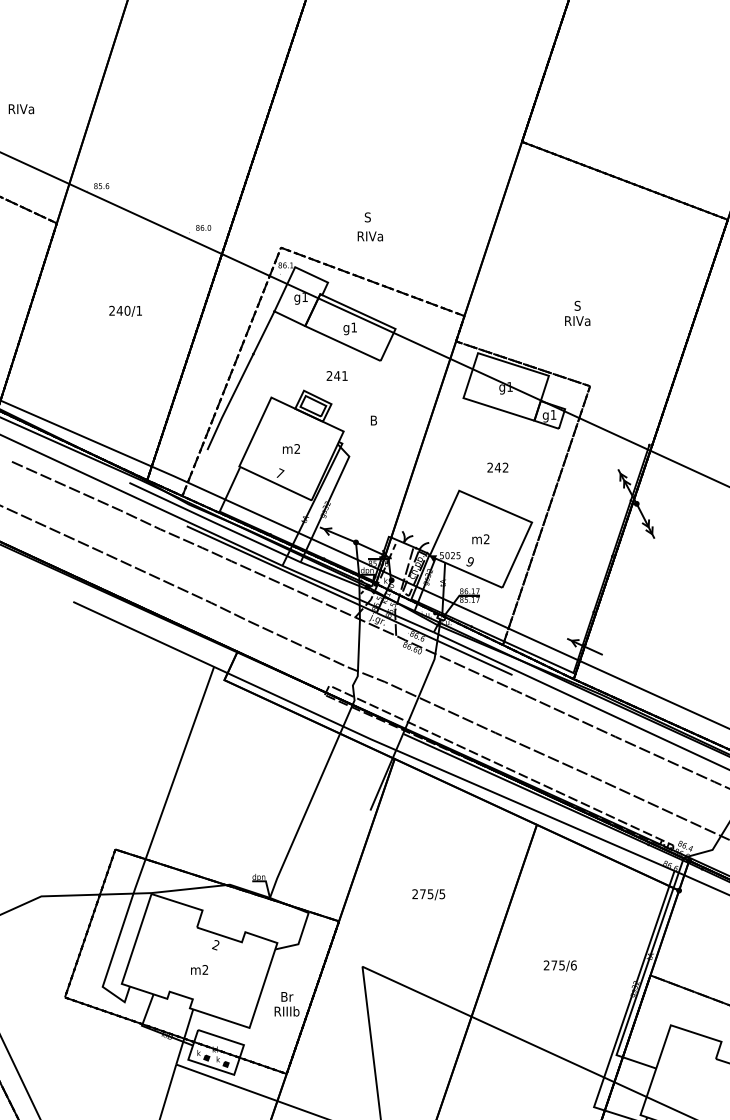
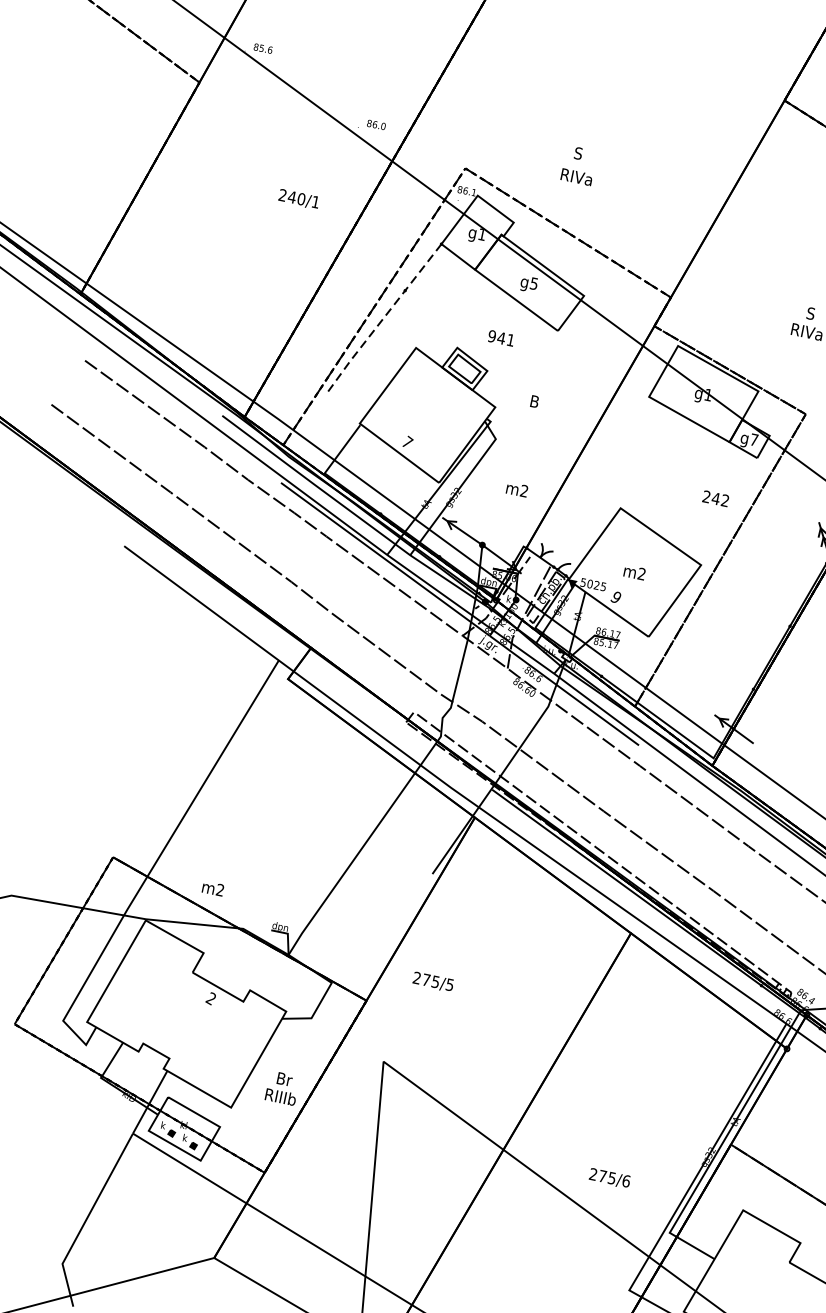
text: (125, 310) -> (299, 198), moved
text: (353, 327) -> (533, 283), g1 -> g5
text: (329, 375) -> (492, 335), 241 -> 941
line: (240, 381) -> (382, 320), solid -> dashed
text: (553, 414) -> (754, 439), g1 -> g7
text: (291, 448) -> (517, 489), moved
text: (497, 467) -> (715, 498), moved
text: (428, 894) -> (433, 981), moved
text: (559, 965) -> (608, 1177), moved
text: (199, 969) -> (213, 888), moved

